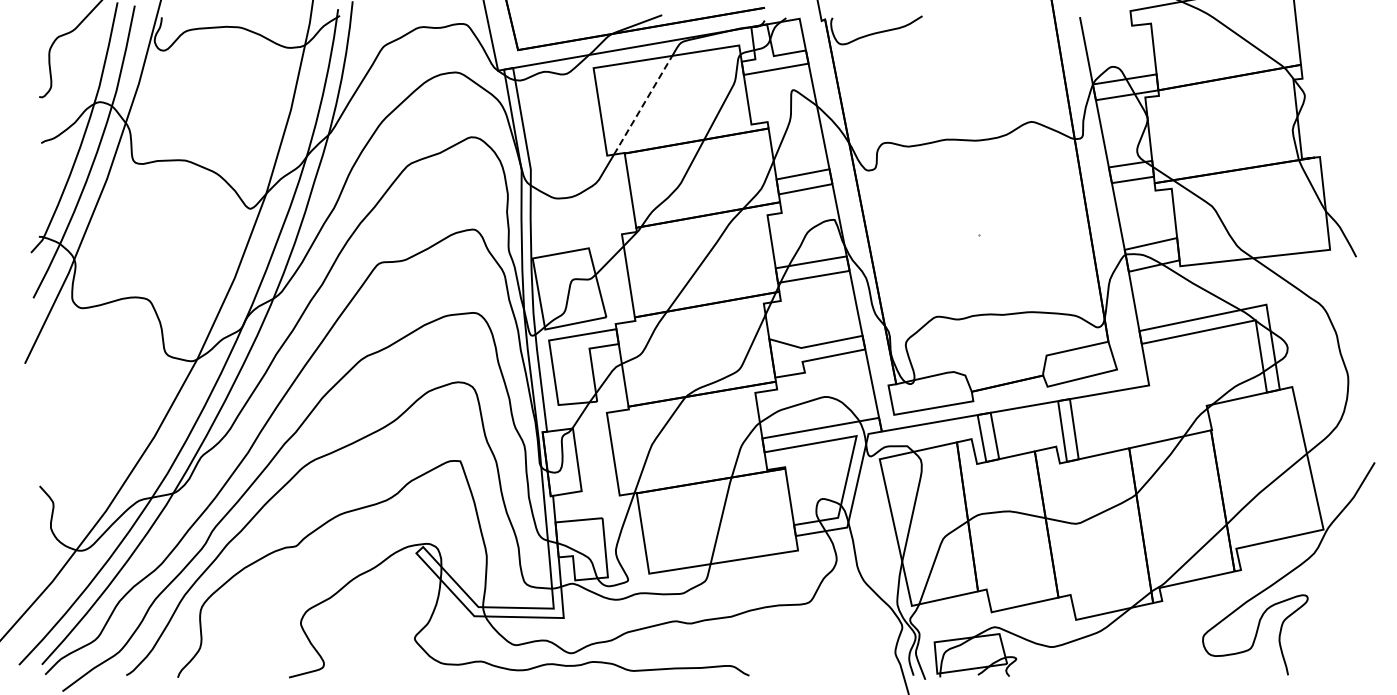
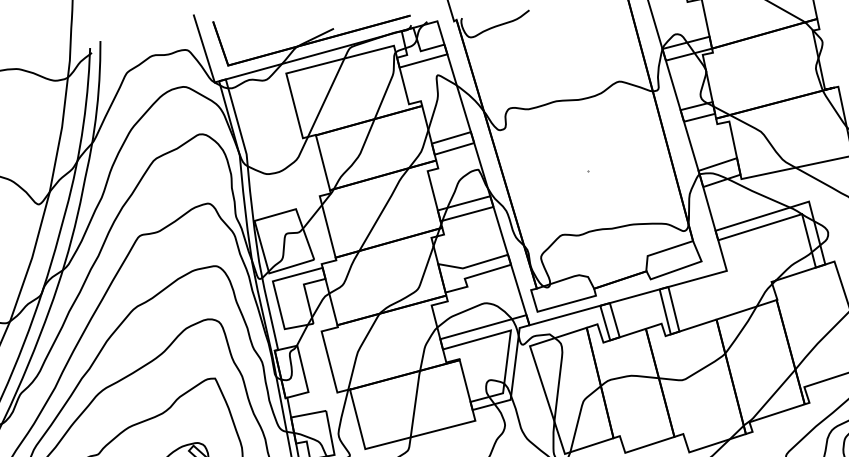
line: (643, 104) -> (326, 97), dashed -> solid

